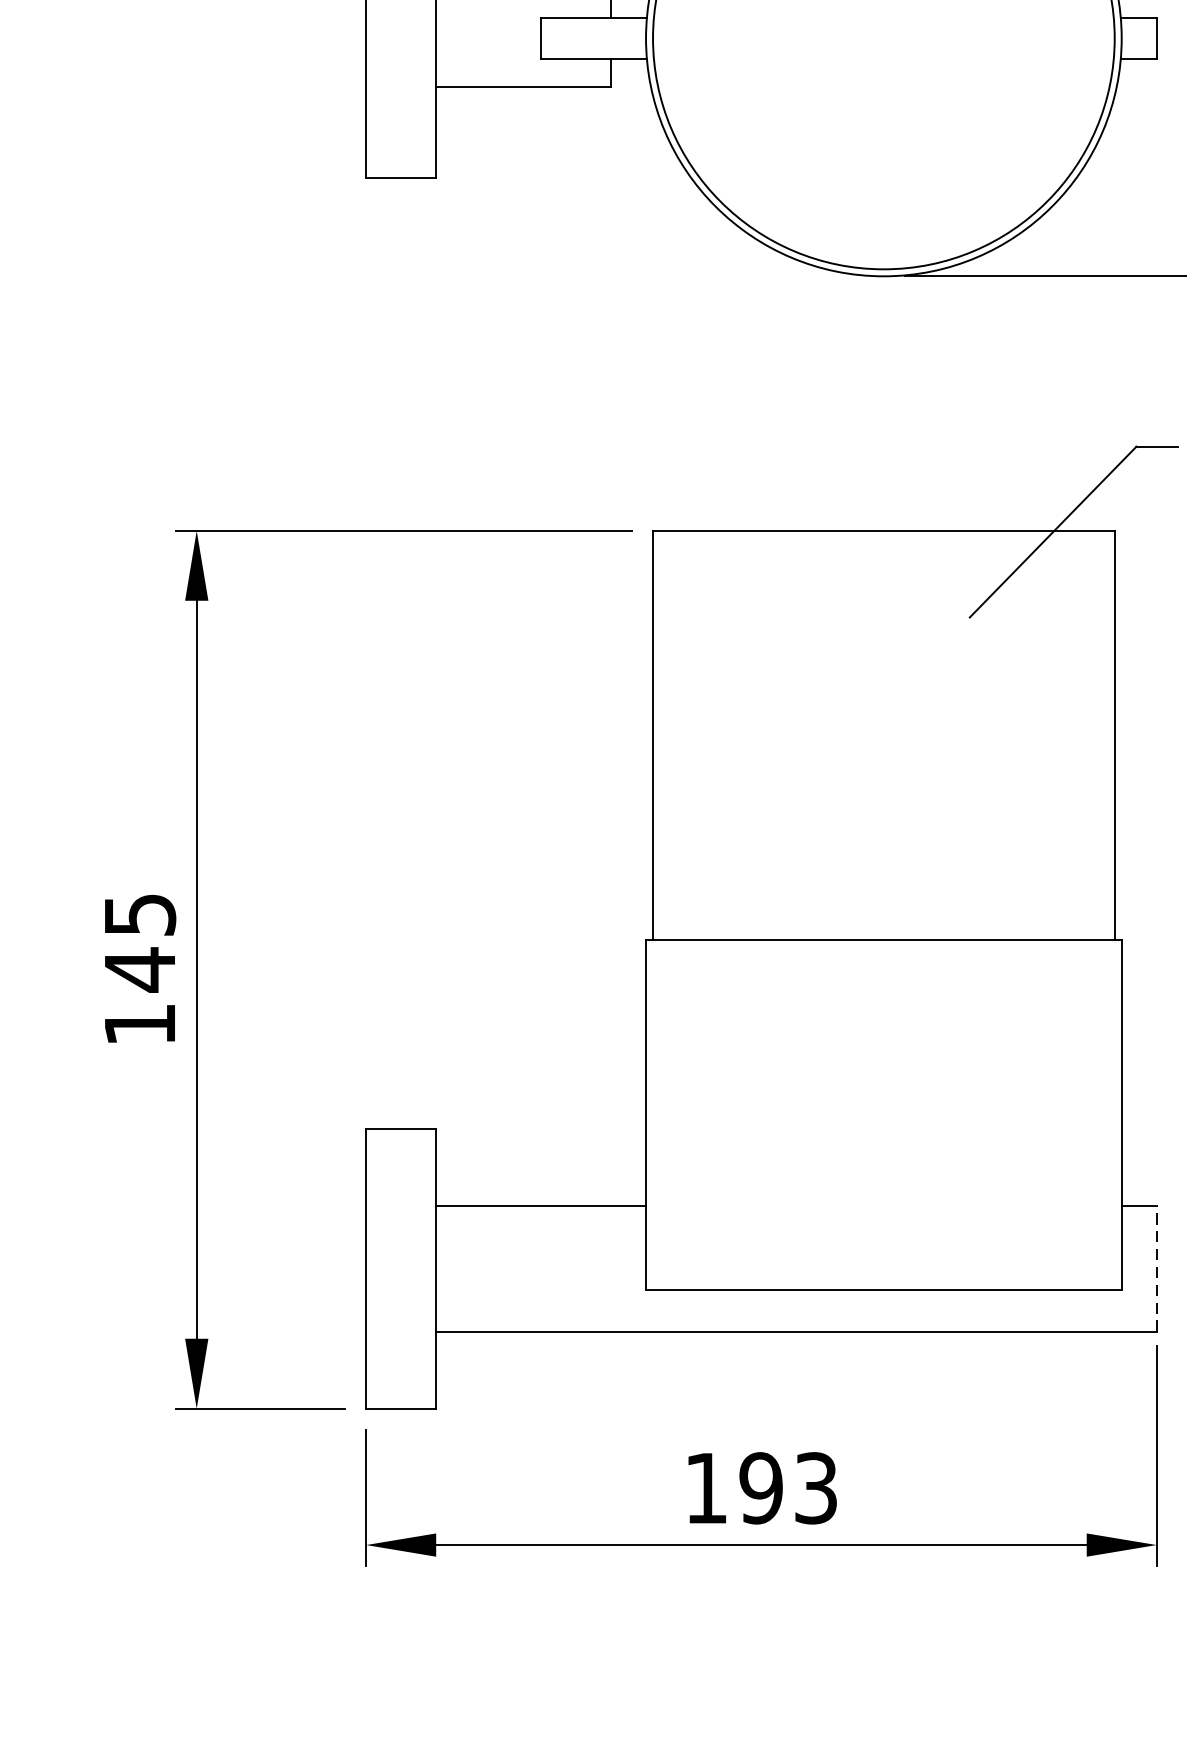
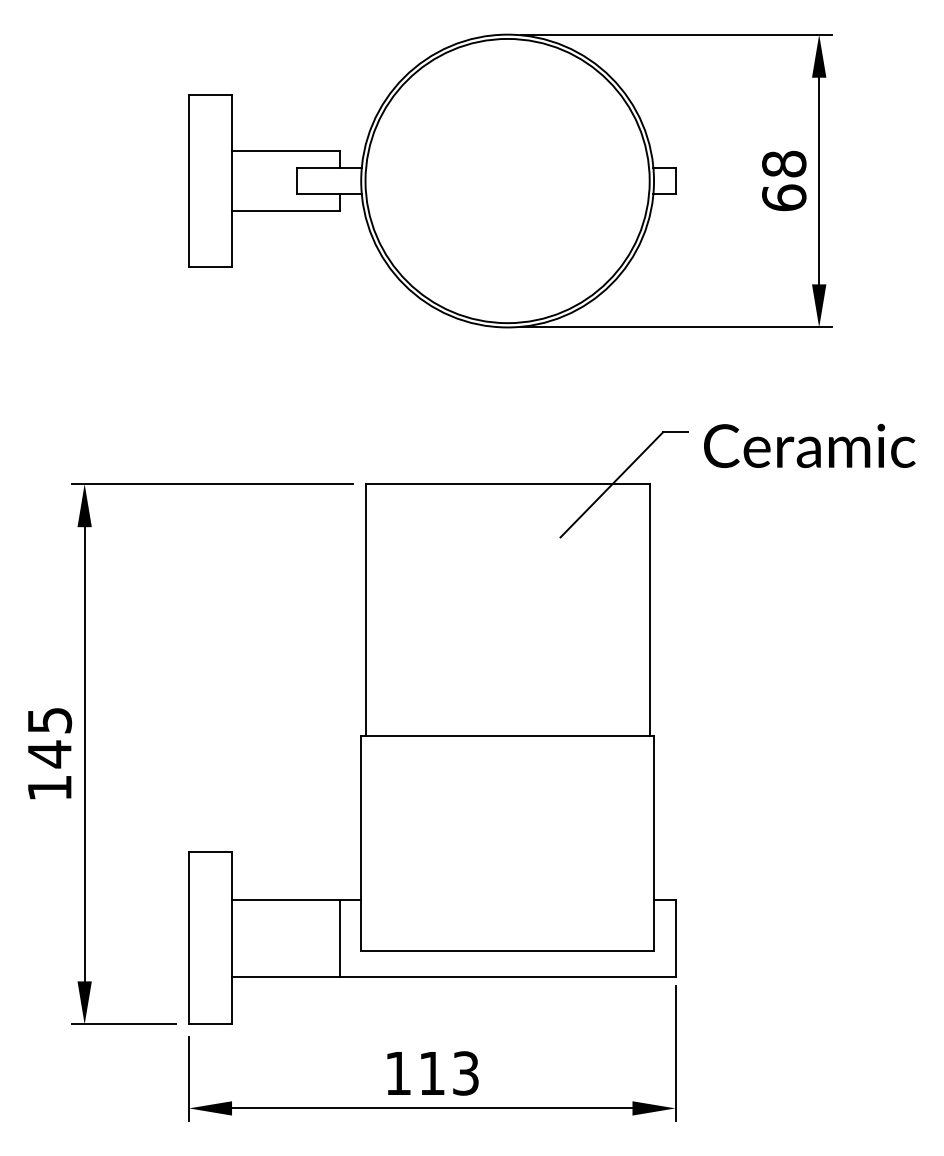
line: (610, 1269) -> (339, 938), added
line: (1156, 1269) -> (675, 938), dashed -> solid
text: (760, 1488) -> (431, 1073), 193 -> 113

